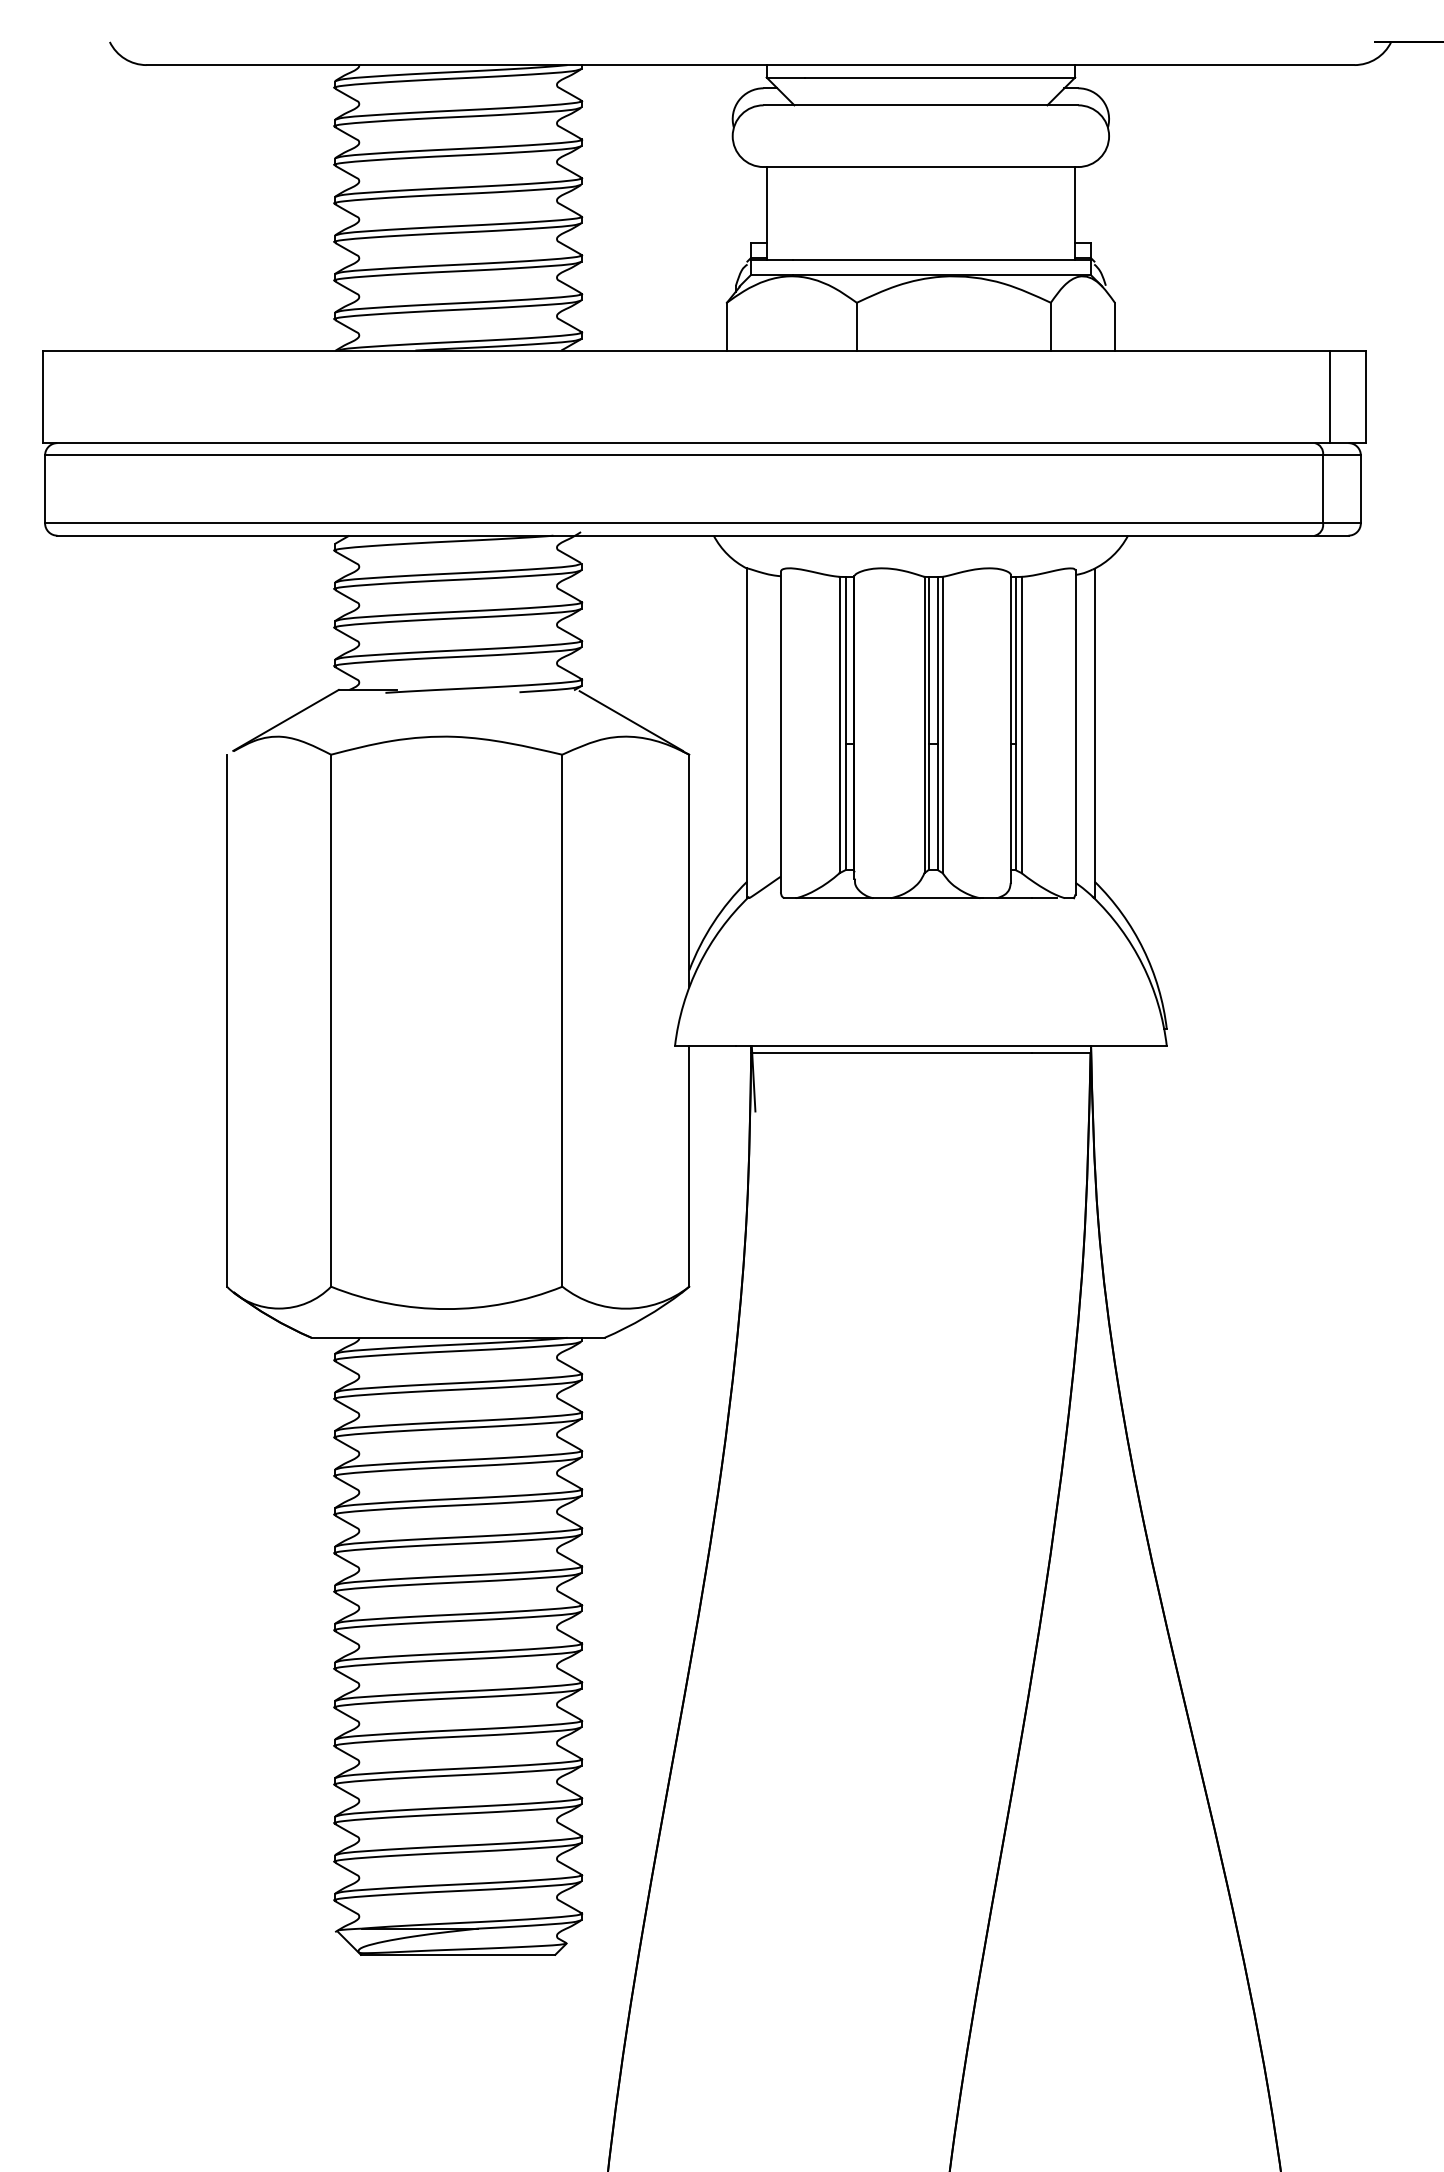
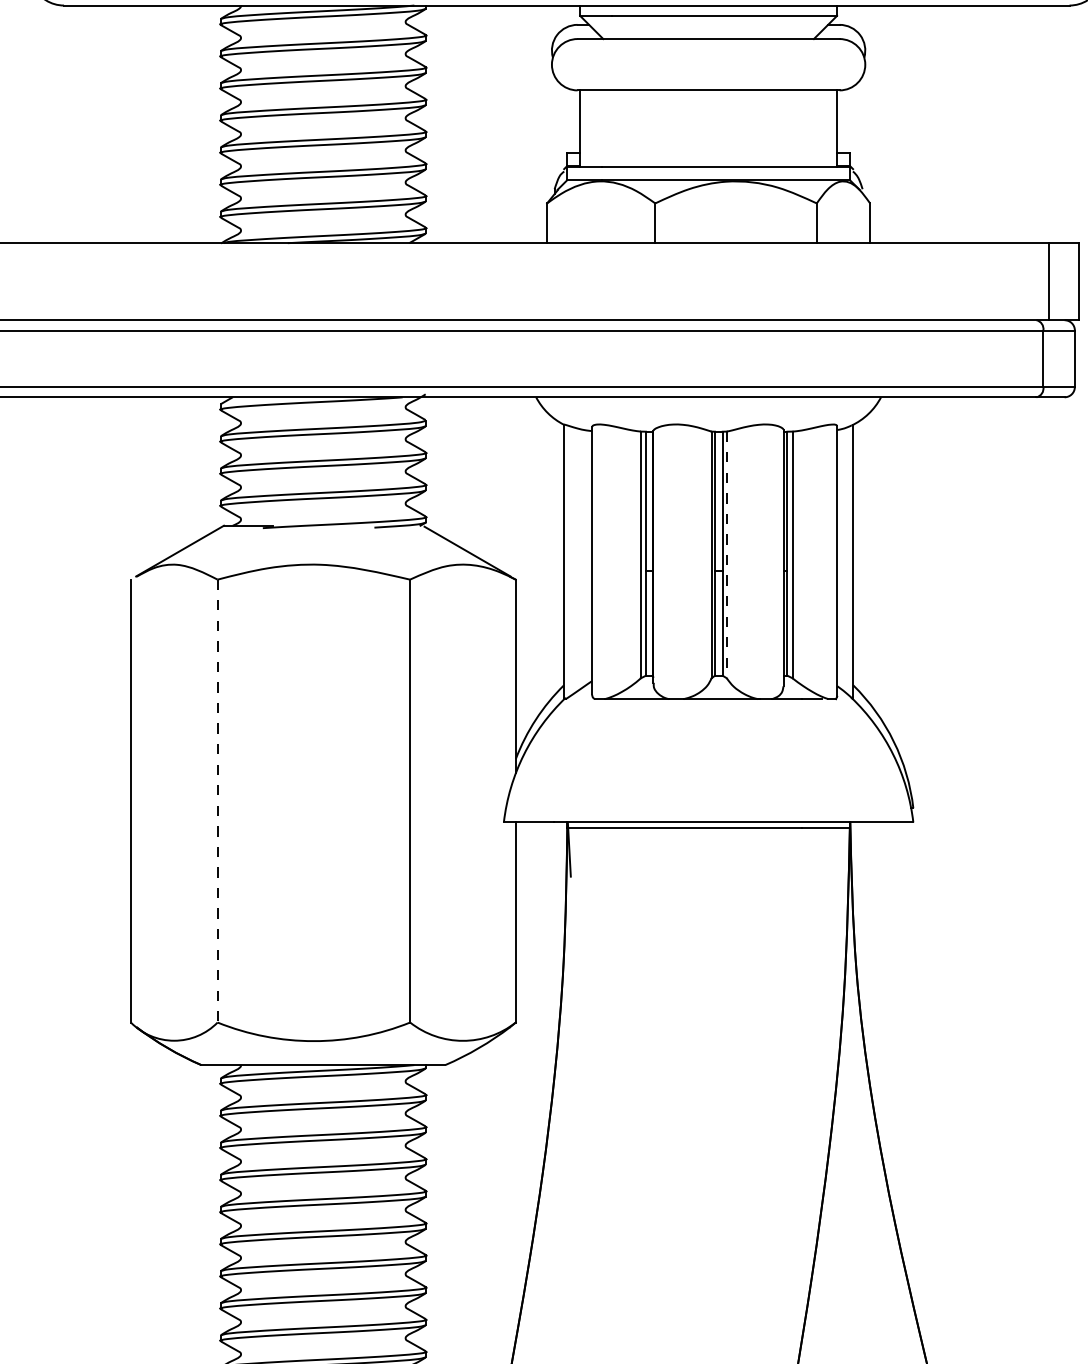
line: (942, 725) -> (726, 555), solid -> dashed
line: (331, 1021) -> (217, 801), solid -> dashed

